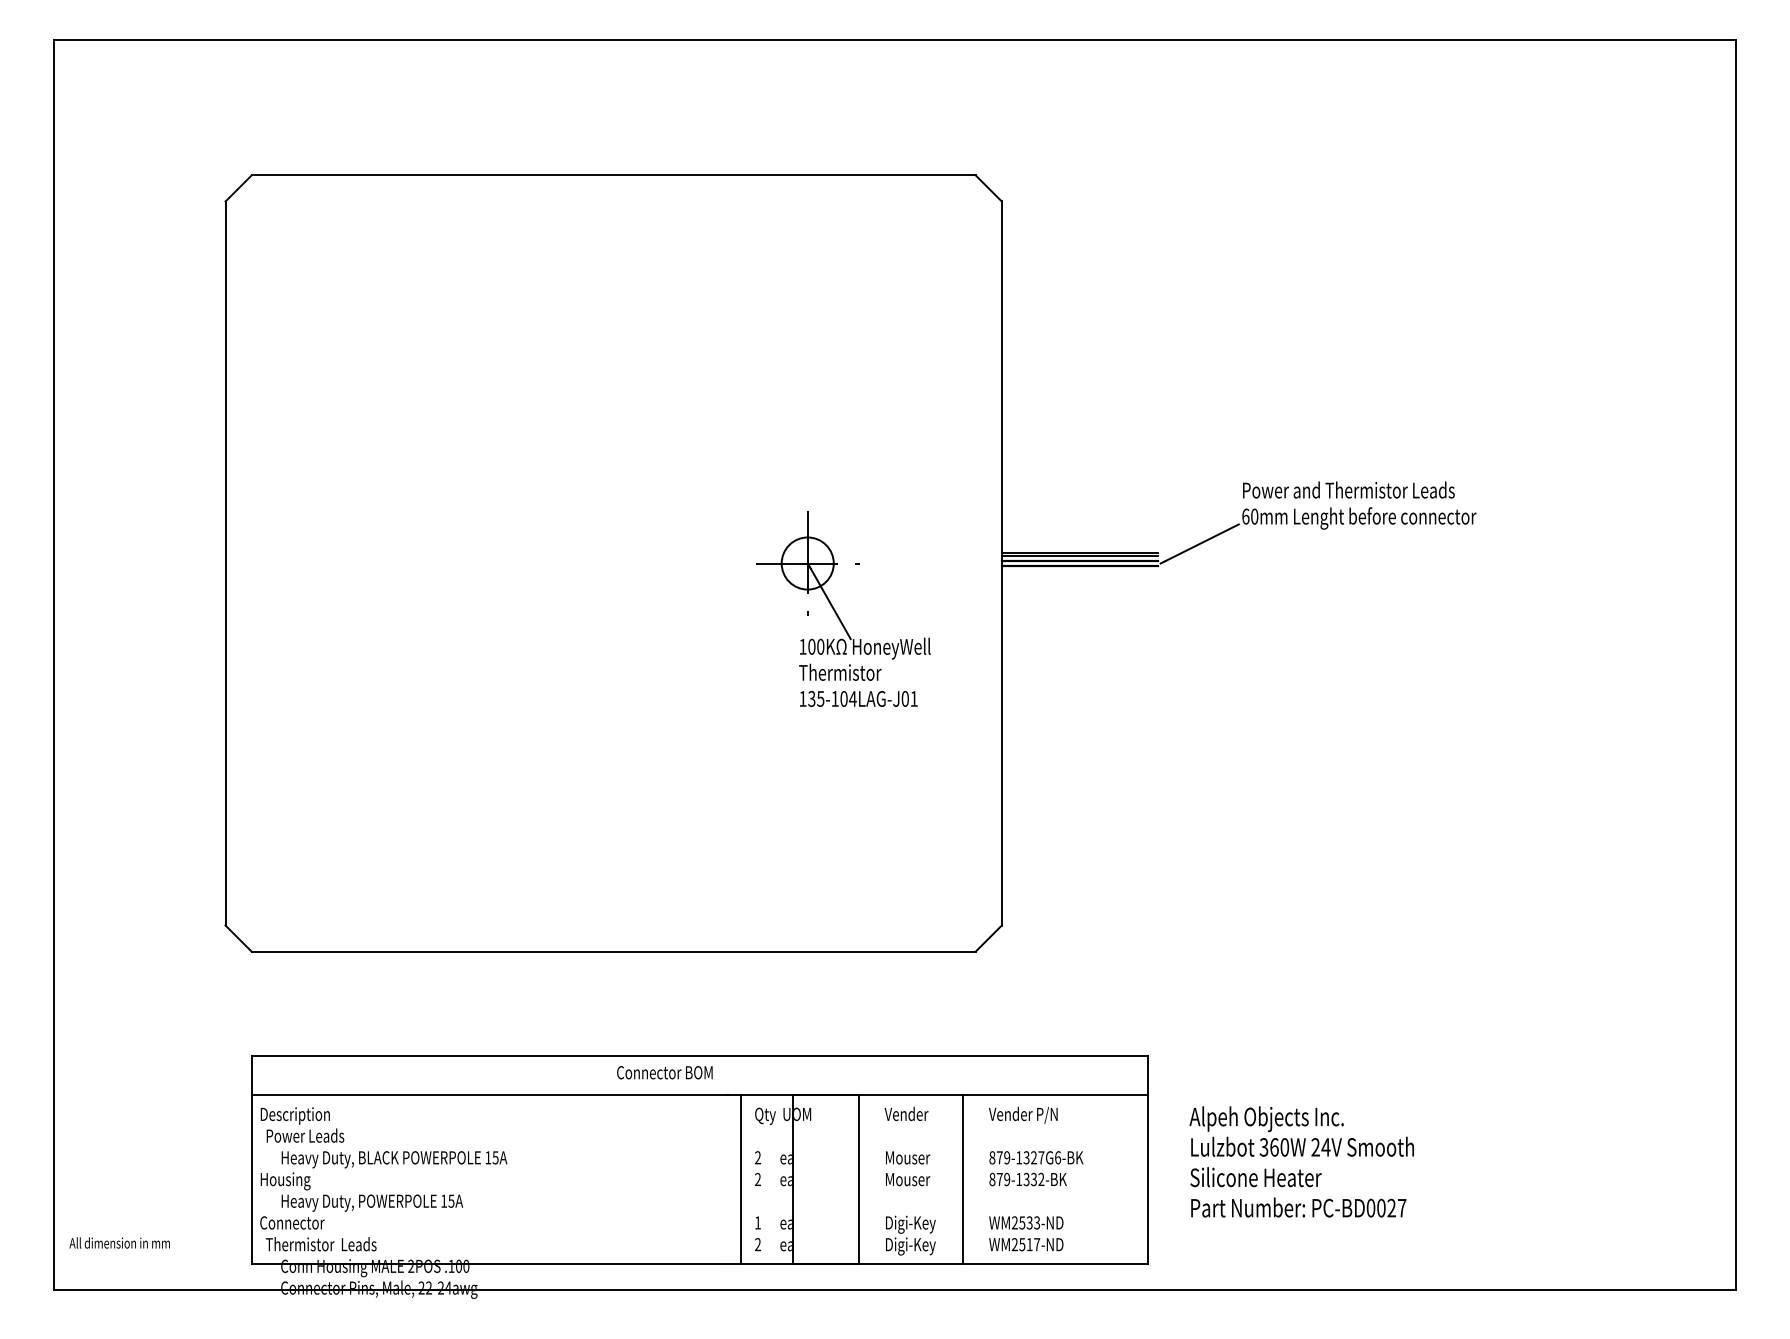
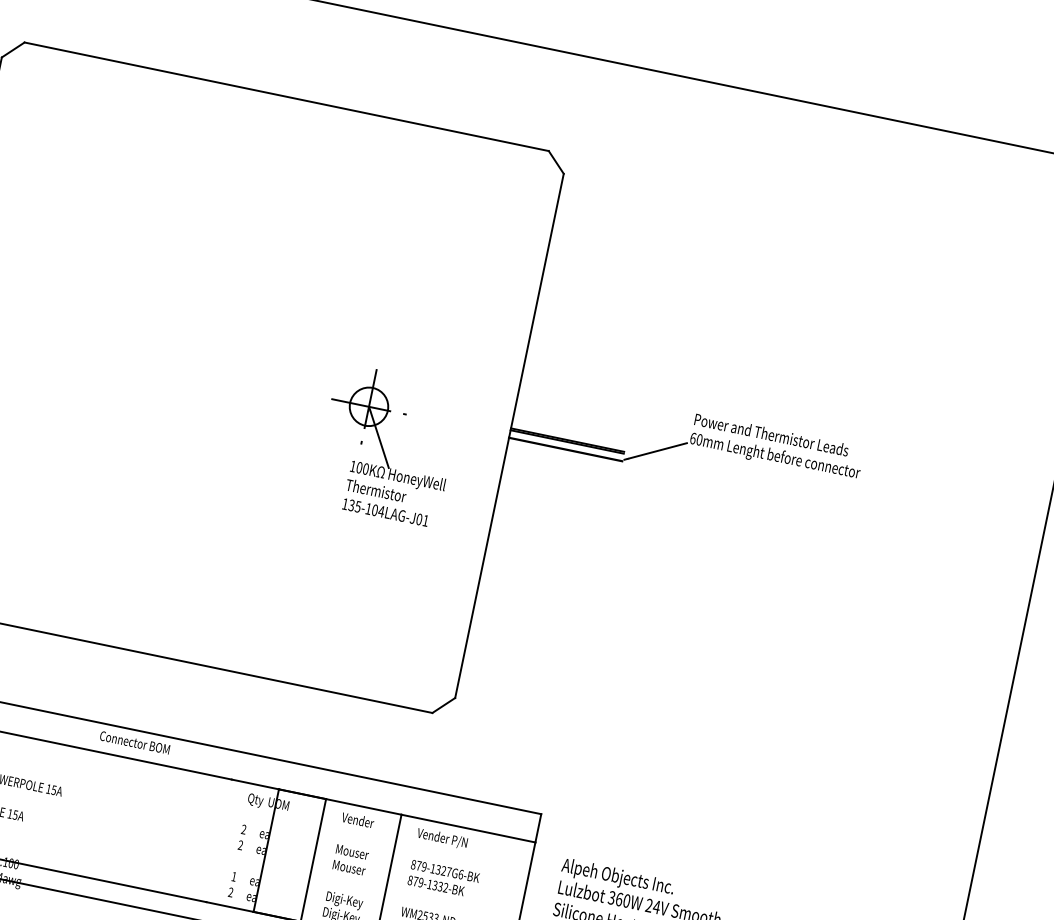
line: (1079, 560) -> (566, 445), removed
text: (664, 1072) -> (134, 742), moved
line: (741, 1179) -> (228, 842), removed

